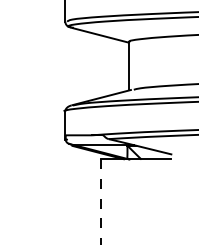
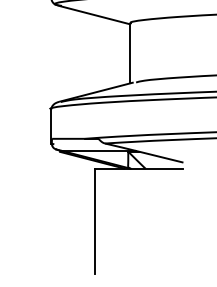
line: (100, 202) -> (94, 221), dashed -> solid

